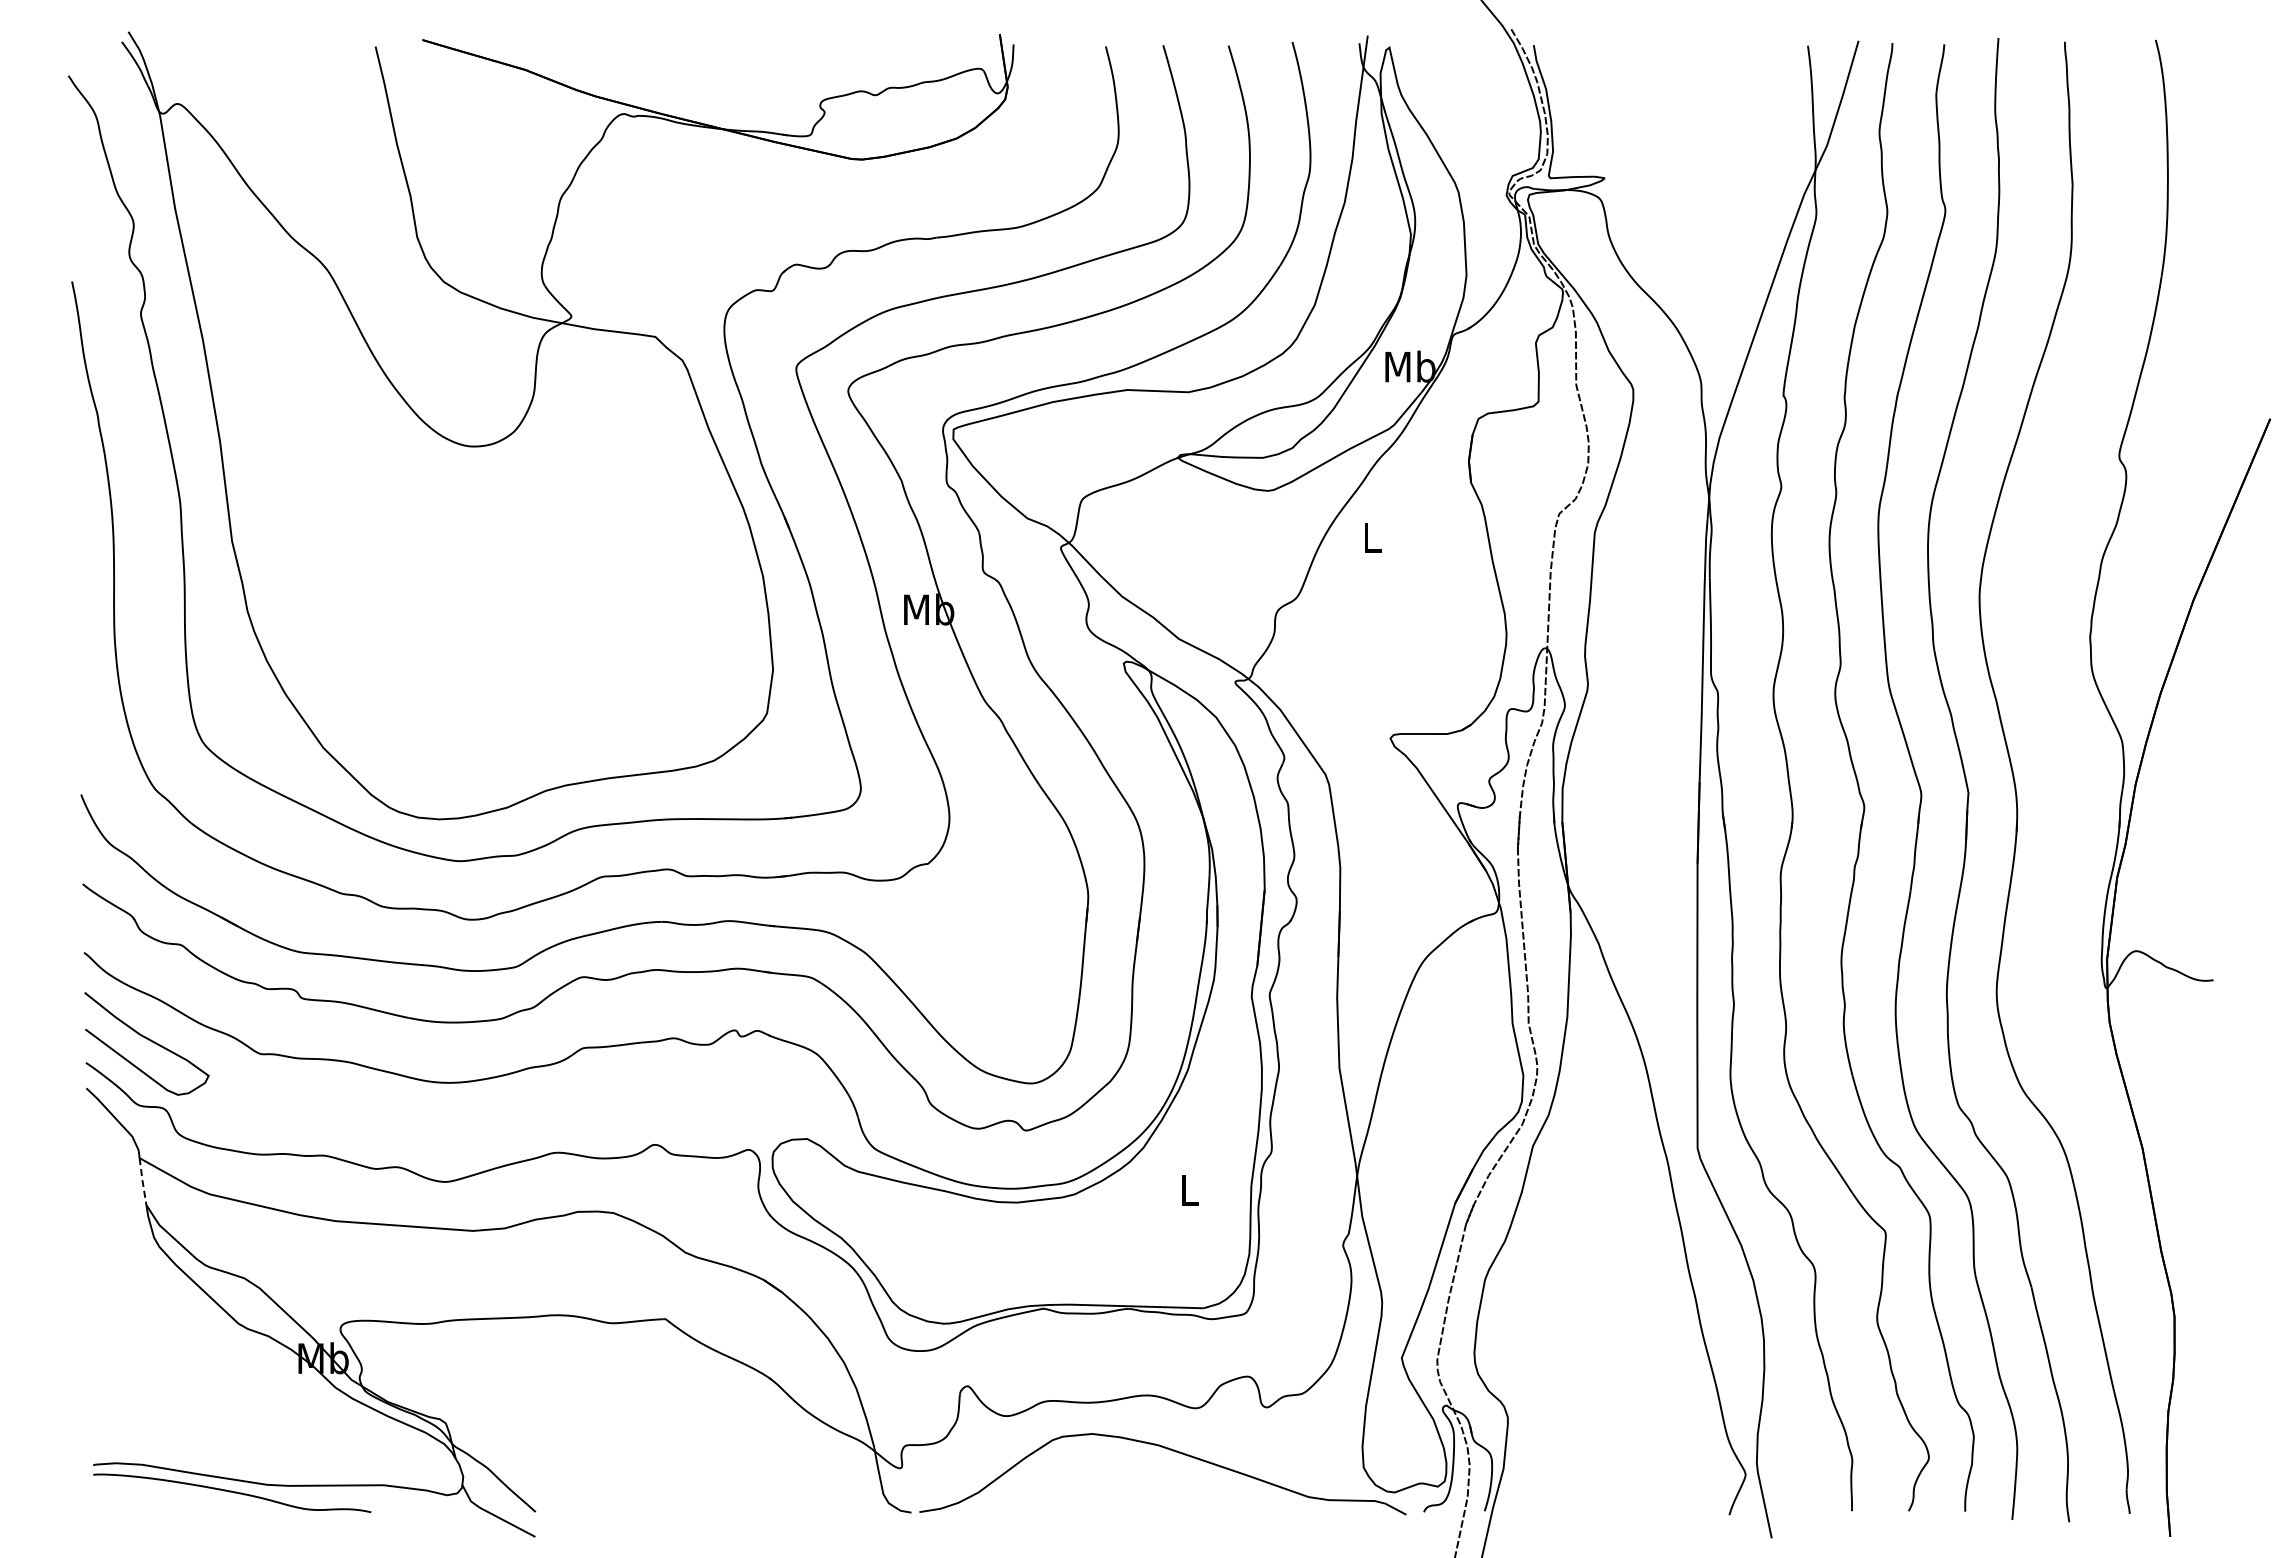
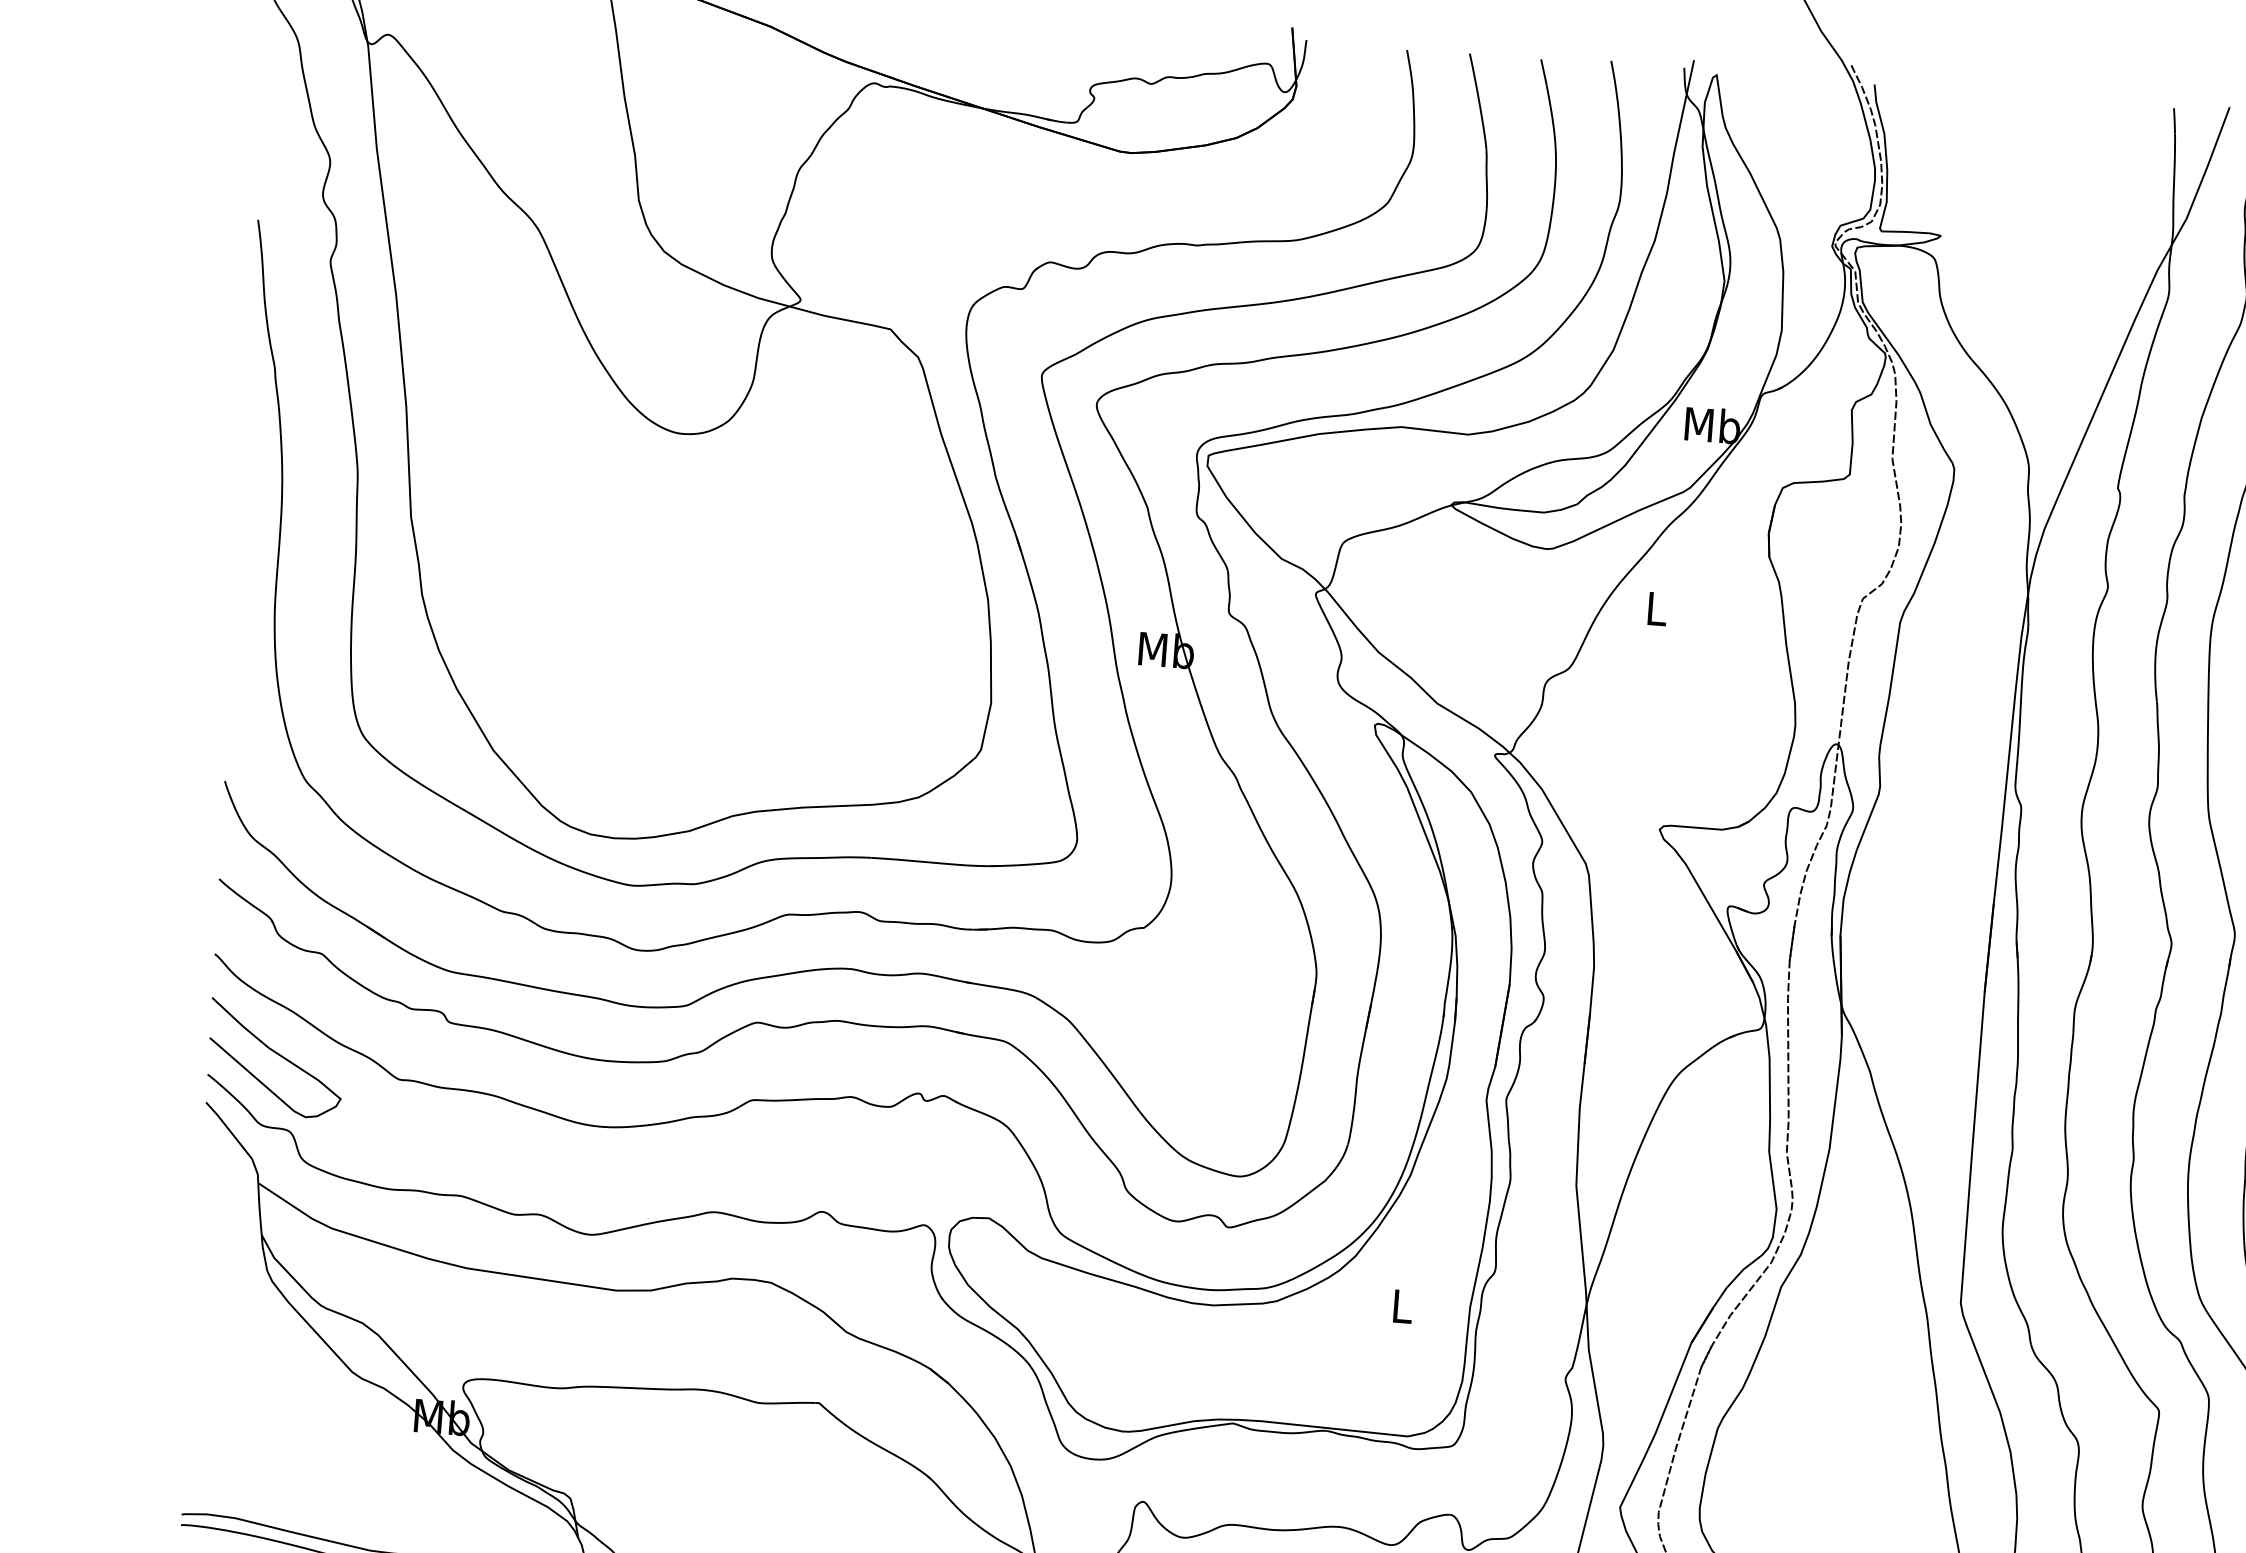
line: (142, 1181) -> (259, 1208), dashed -> solid

